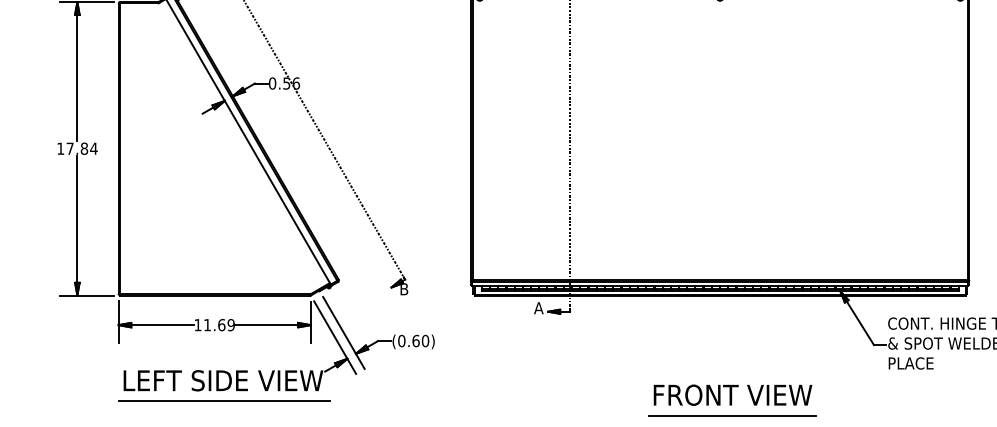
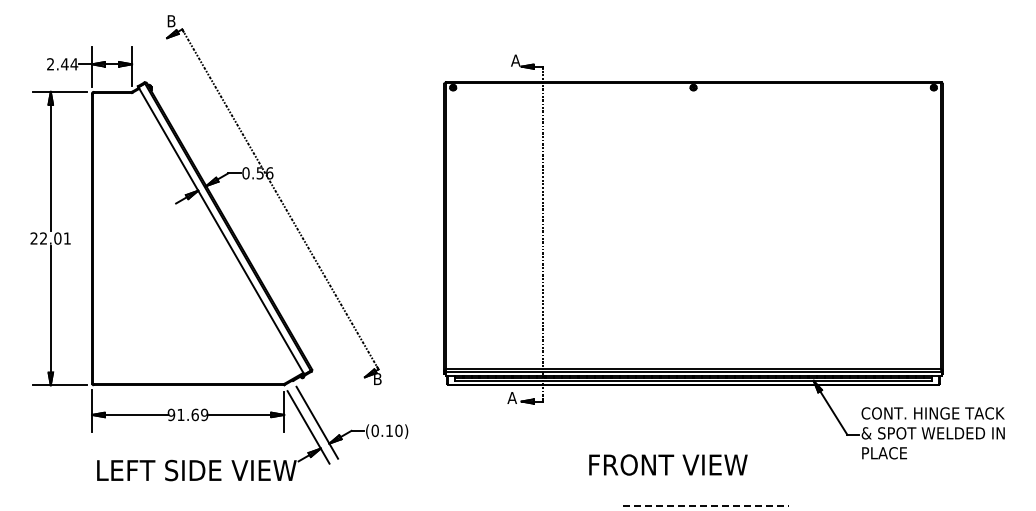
text: (77, 148) -> (50, 238), 17.84 -> 22.01
text: (198, 324) -> (171, 414), 11.69 -> 91.69
text: (416, 340) -> (389, 430), (0.60) -> (0.10)
text: (733, 394) -> (668, 464), moved
line: (224, 401) -> (197, 491), removed
line: (733, 415) -> (706, 505), solid -> dashed

